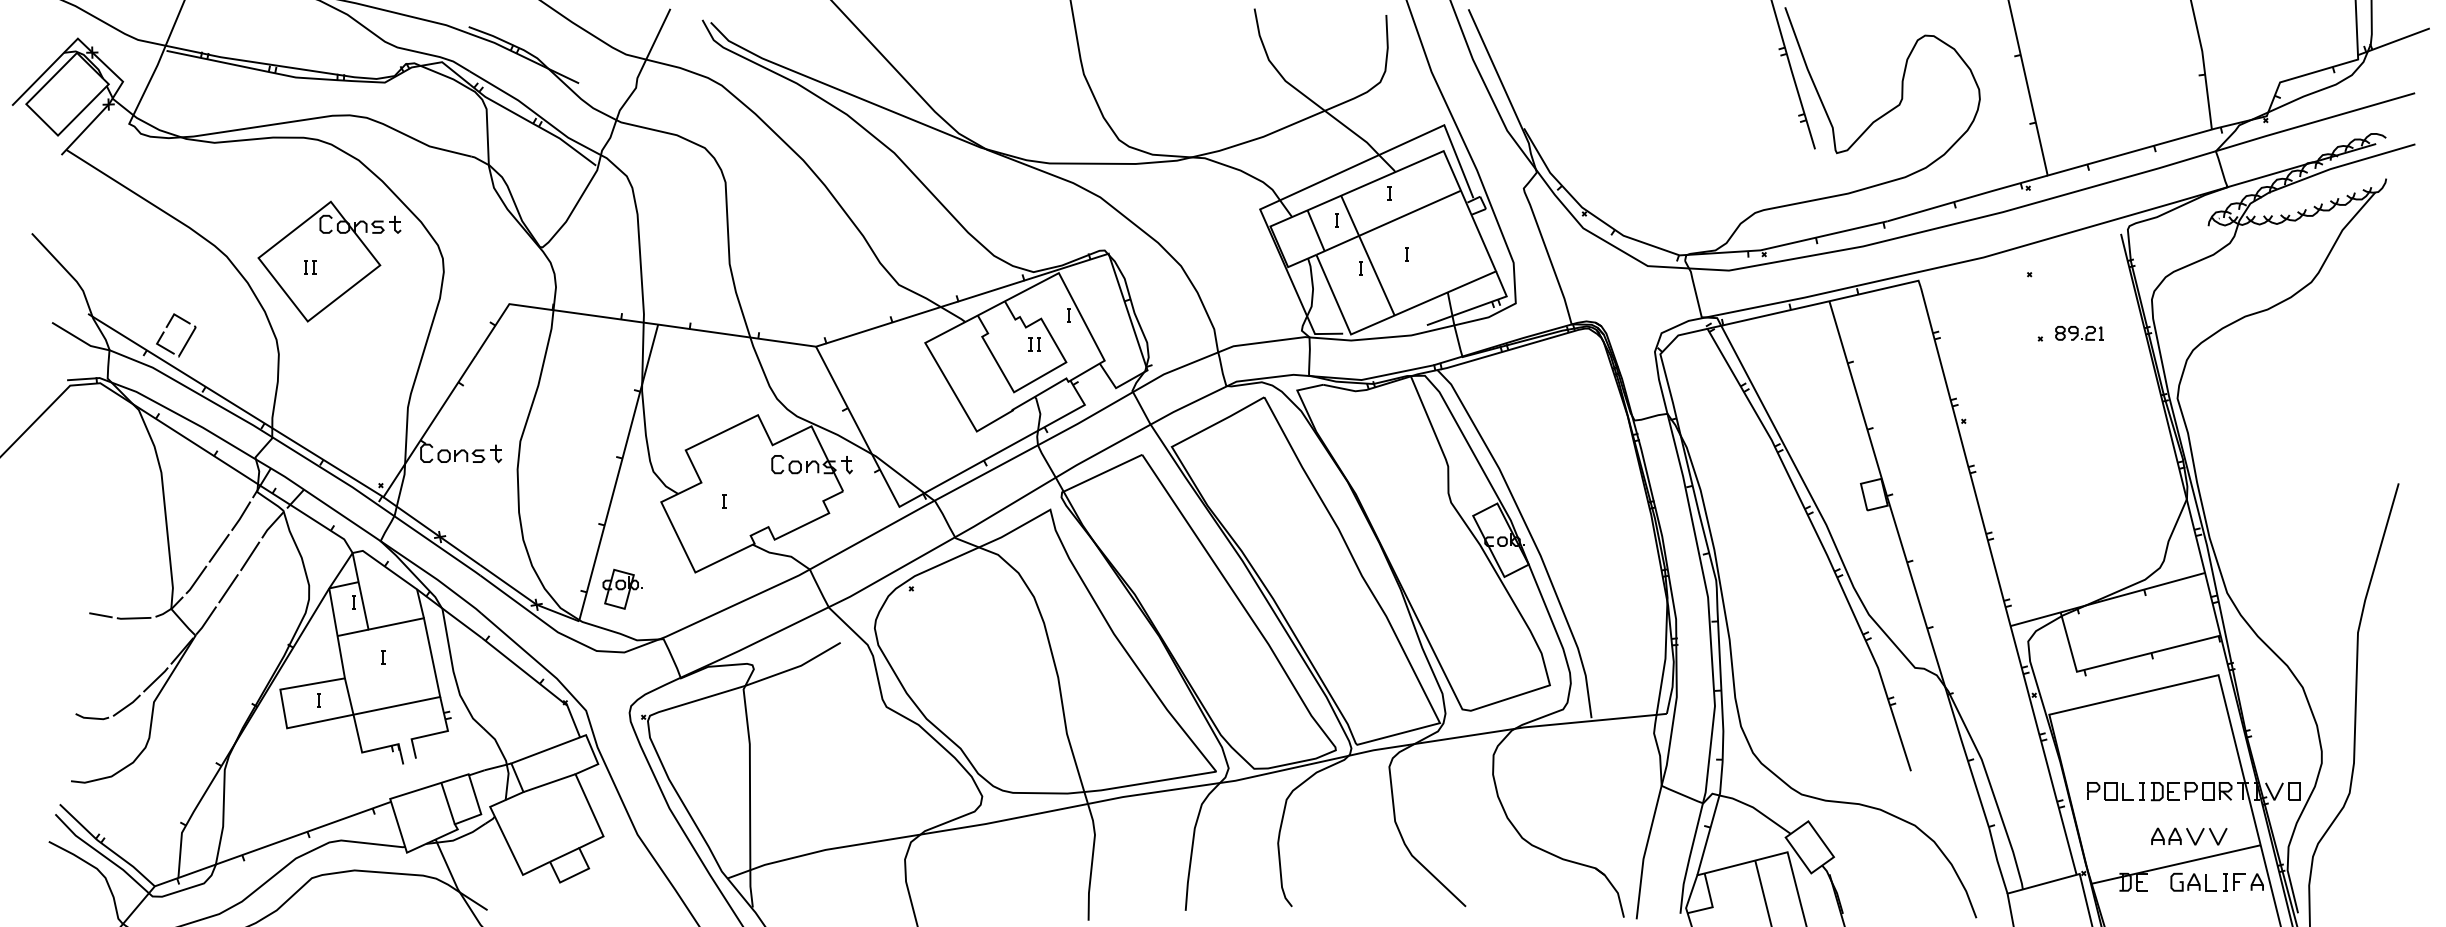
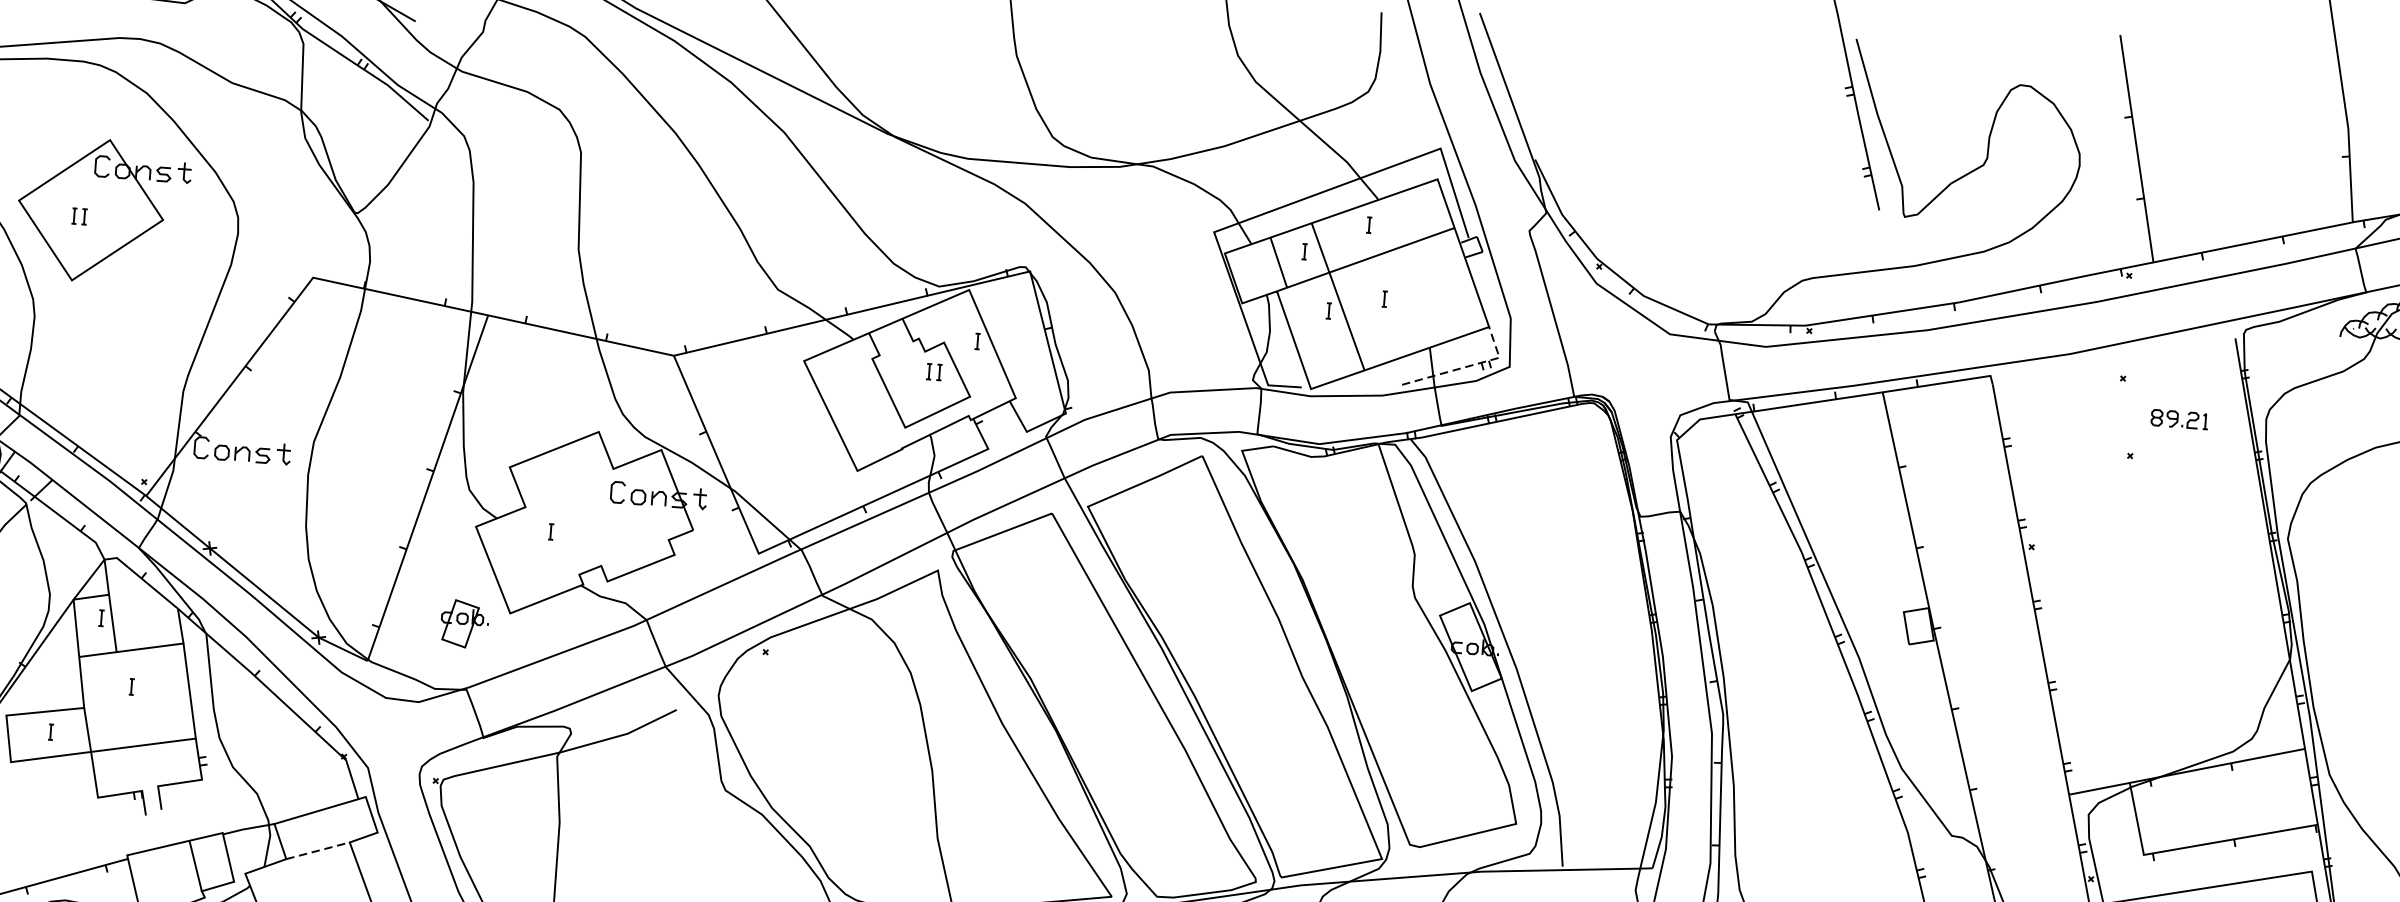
line: (1479, 306) -> (1466, 367), solid -> dashed
part: (2079, 333) -> (2179, 419), moved
part: (622, 588) -> (464, 623), moved
line: (549, 783) -> (317, 851), solid -> dashed

